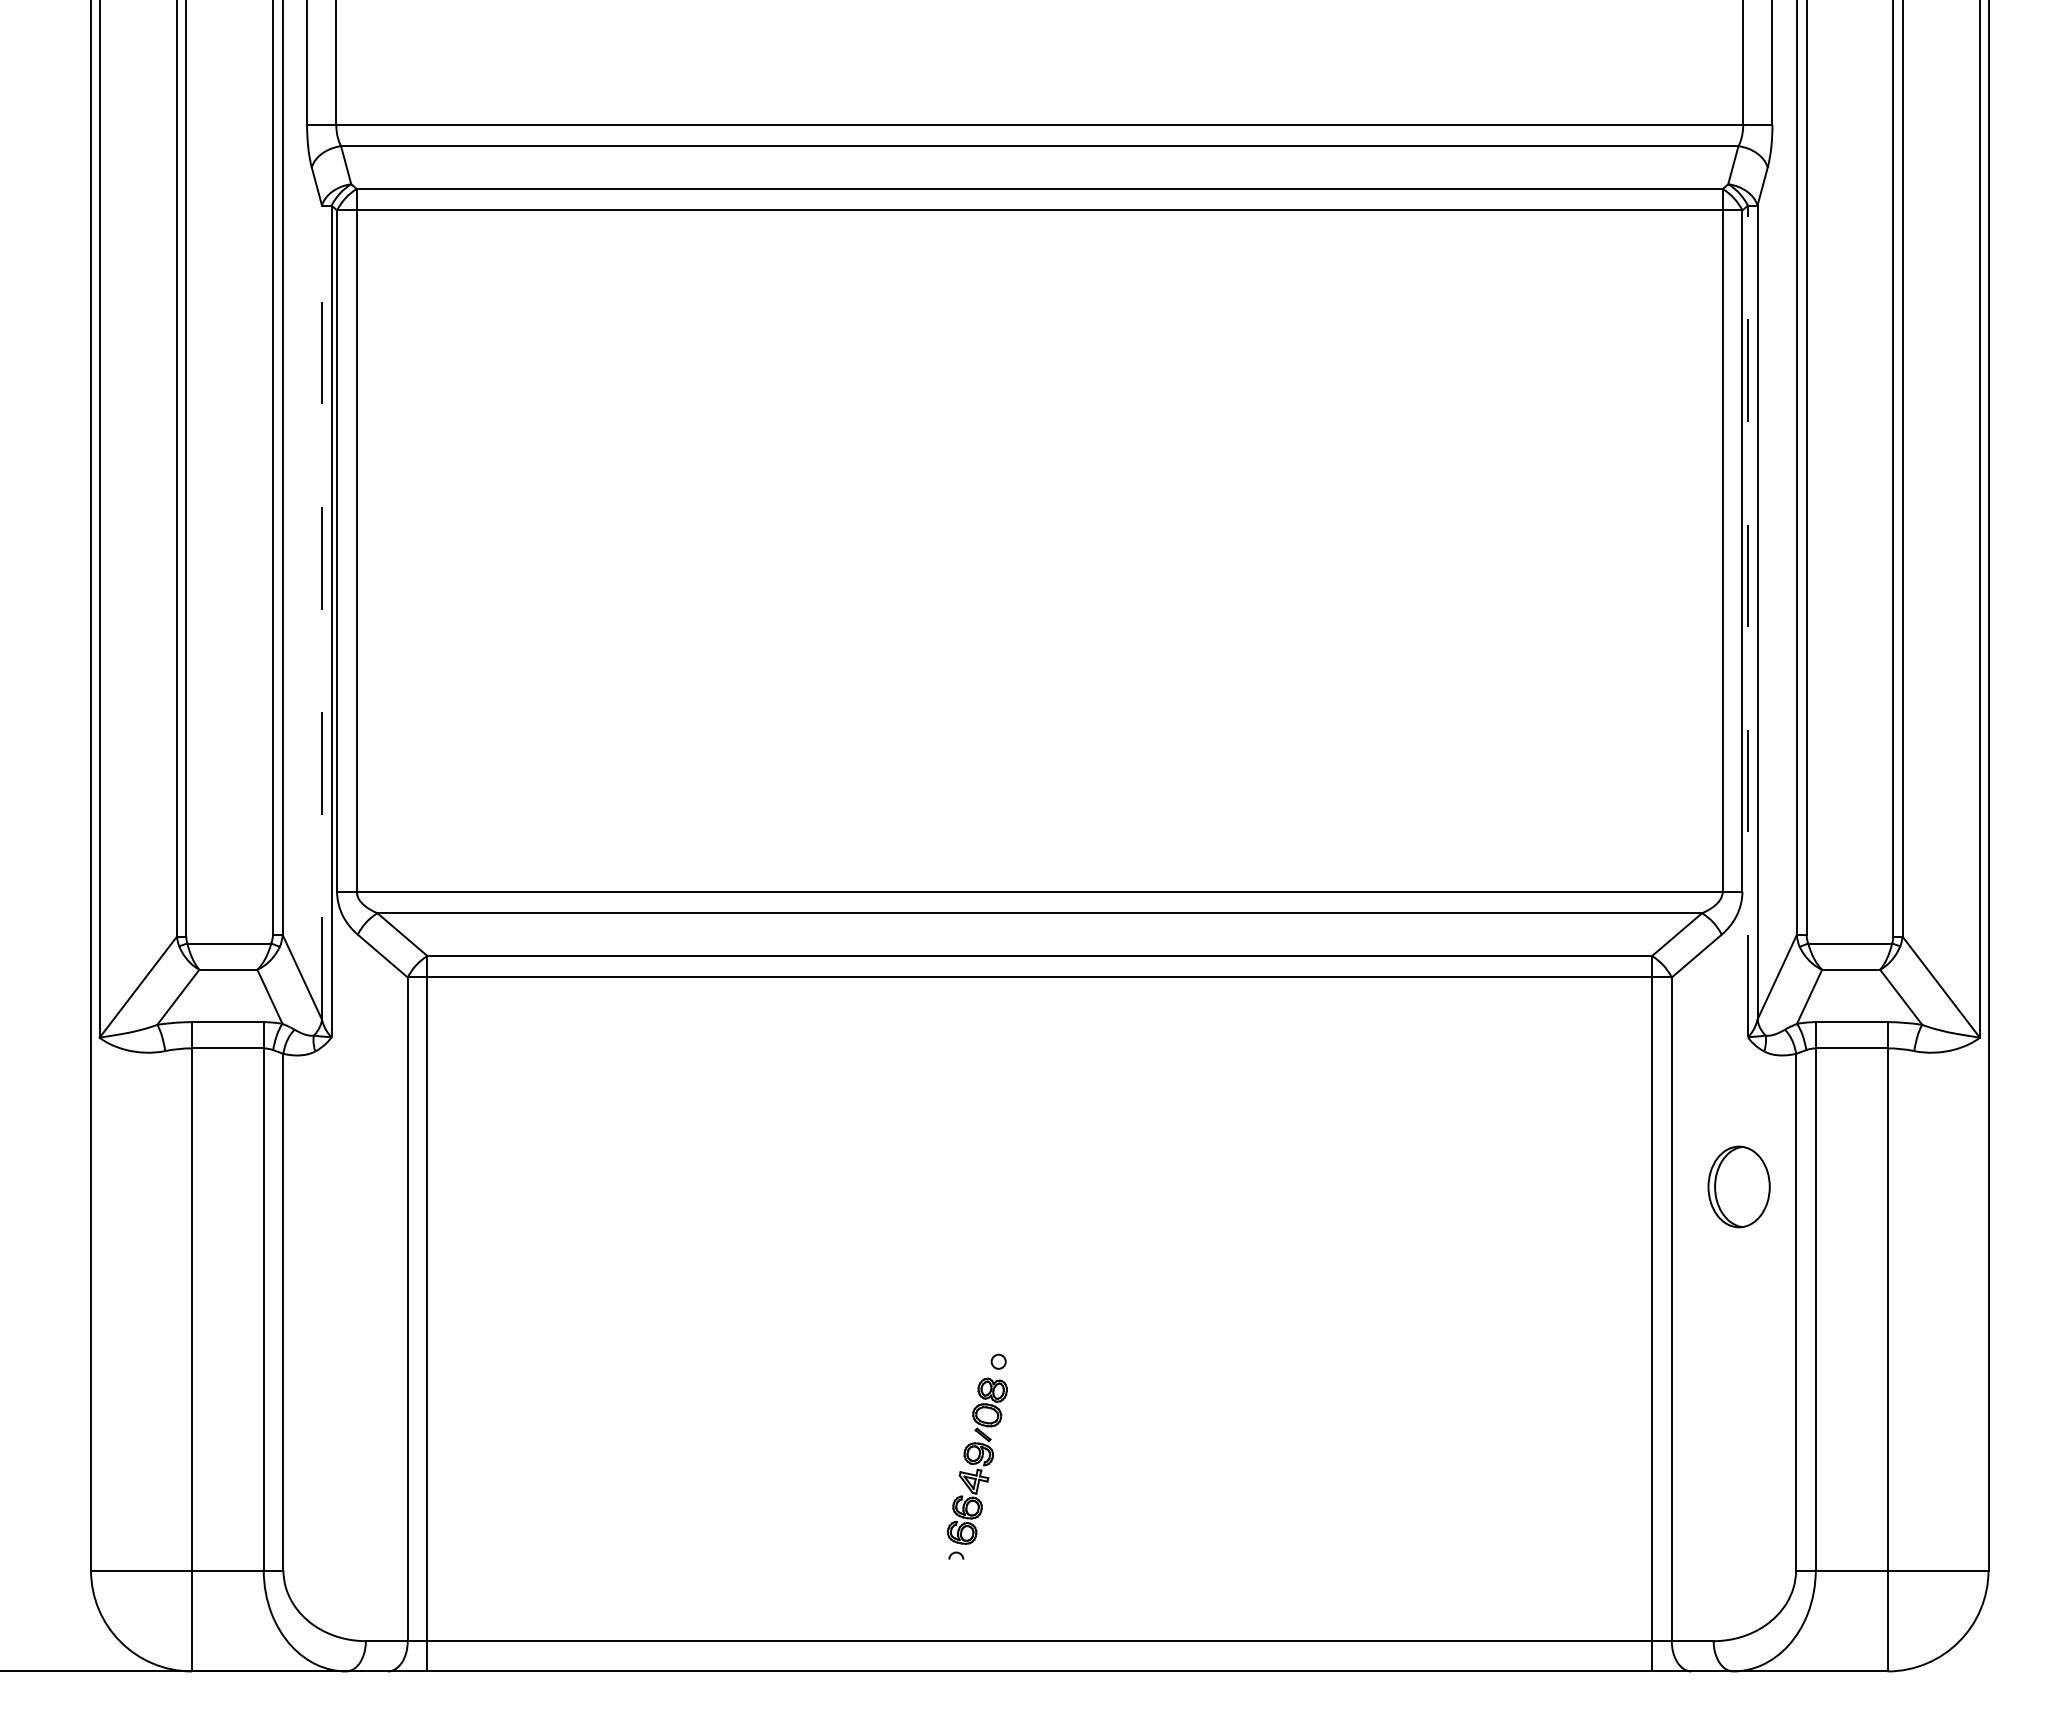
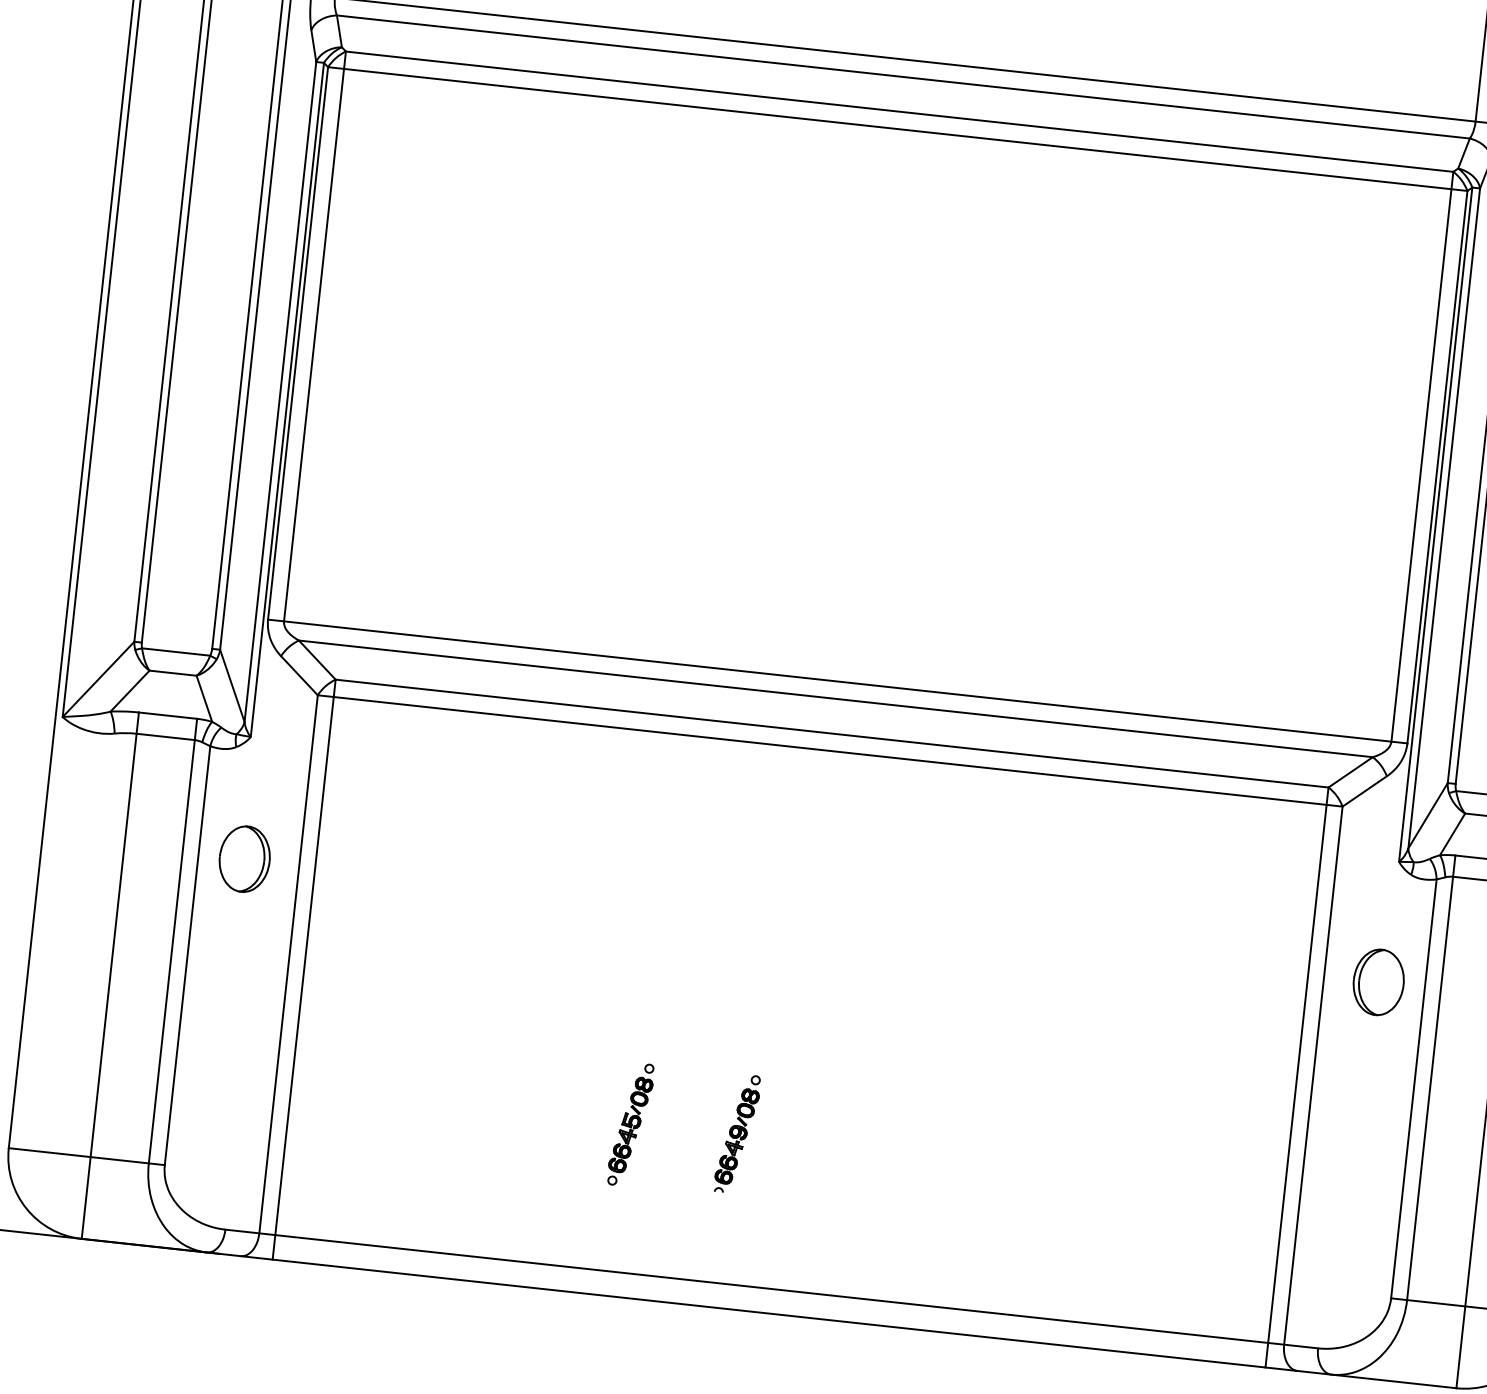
line: (322, 612) -> (280, 391), dashed -> solid
line: (1747, 621) -> (1435, 524), dashed -> solid
part: (339, 1186) -> (244, 858), added
part: (977, 1456) -> (737, 1133), size x0.71
part: (846, 1459) -> (631, 1124), added

